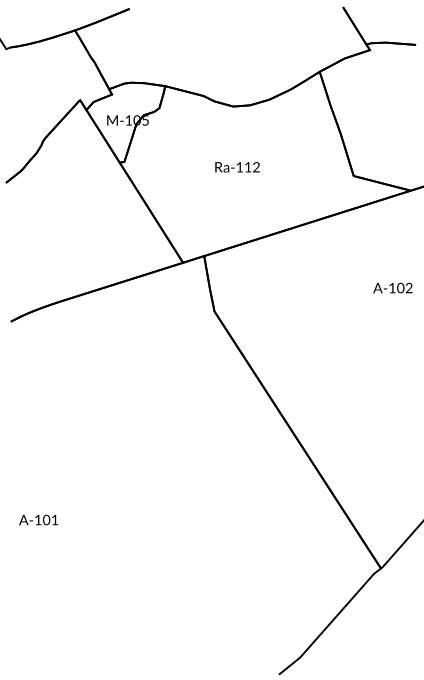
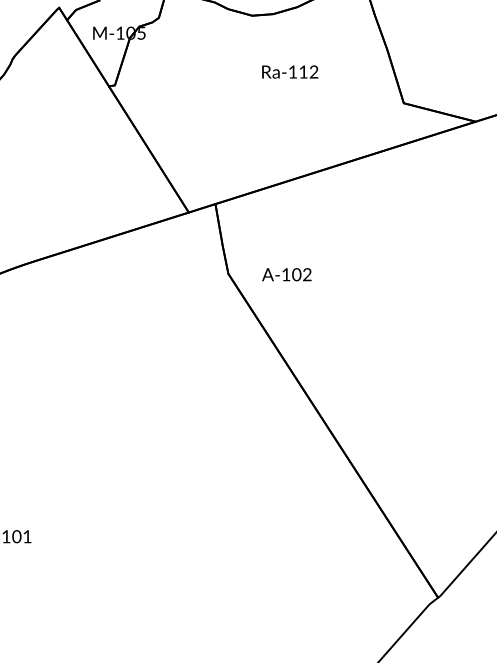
text: (237, 167) -> (290, 72), moved
text: (392, 287) -> (286, 273), moved

